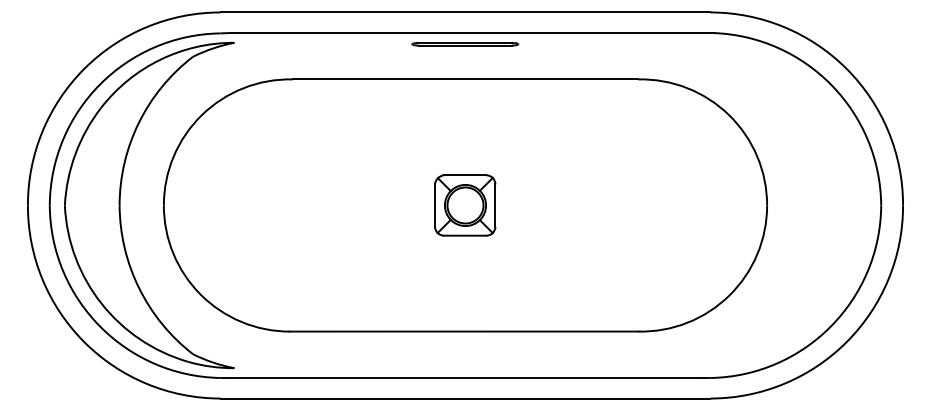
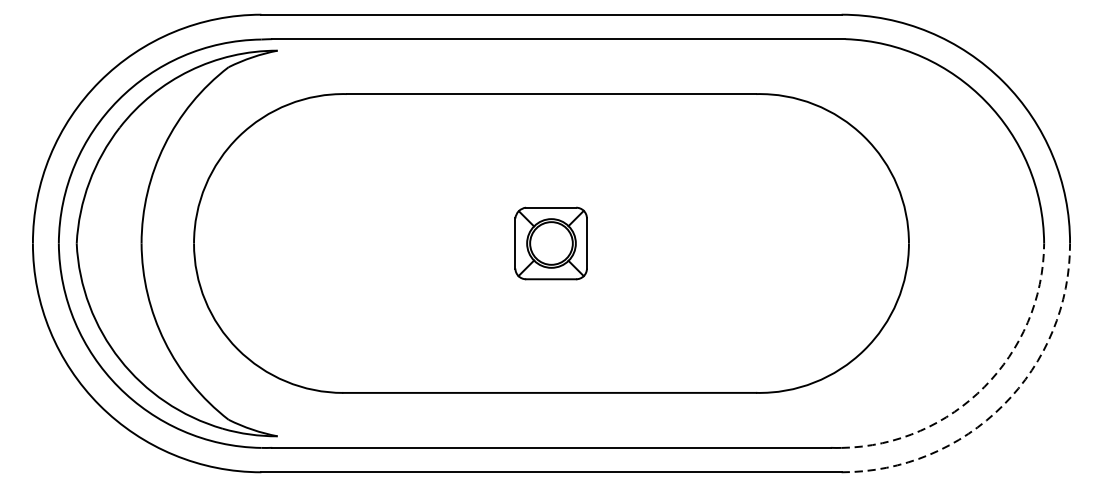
line: (465, 43) -> (551, 51), removed
arc: (830, 326) -> (984, 386), solid -> dashed
arc: (846, 342) -> (1003, 405), solid -> dashed

